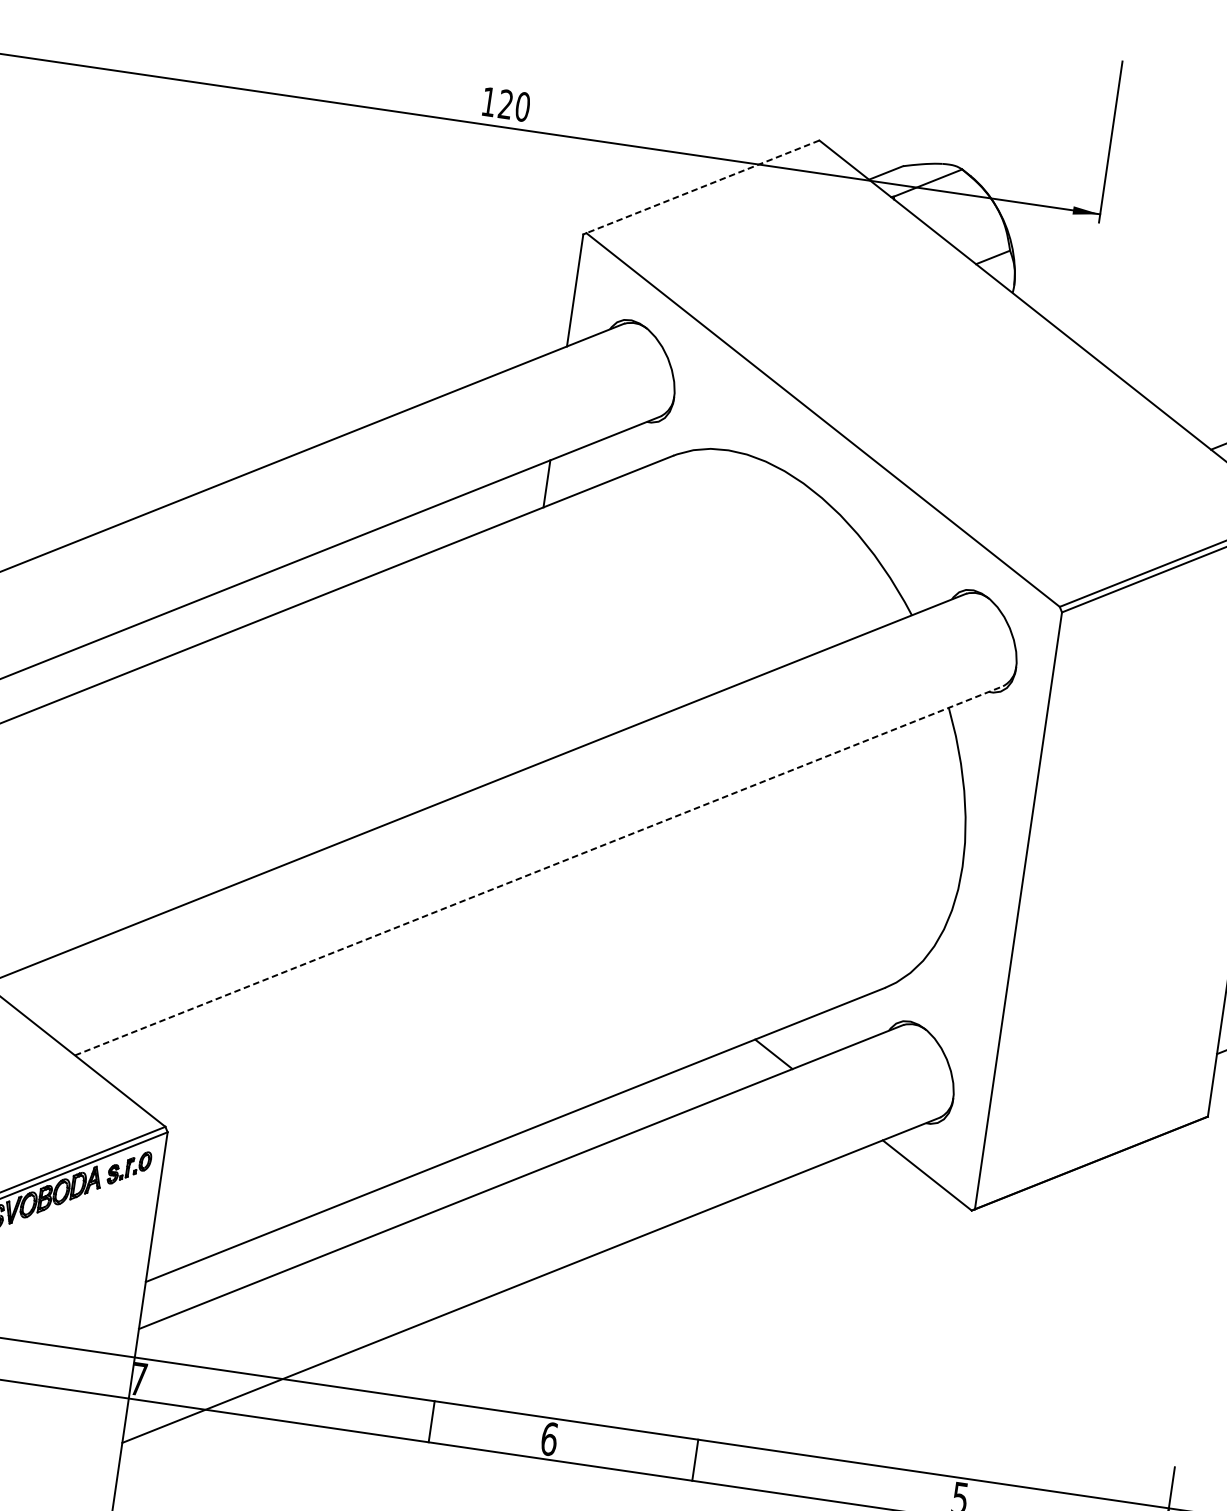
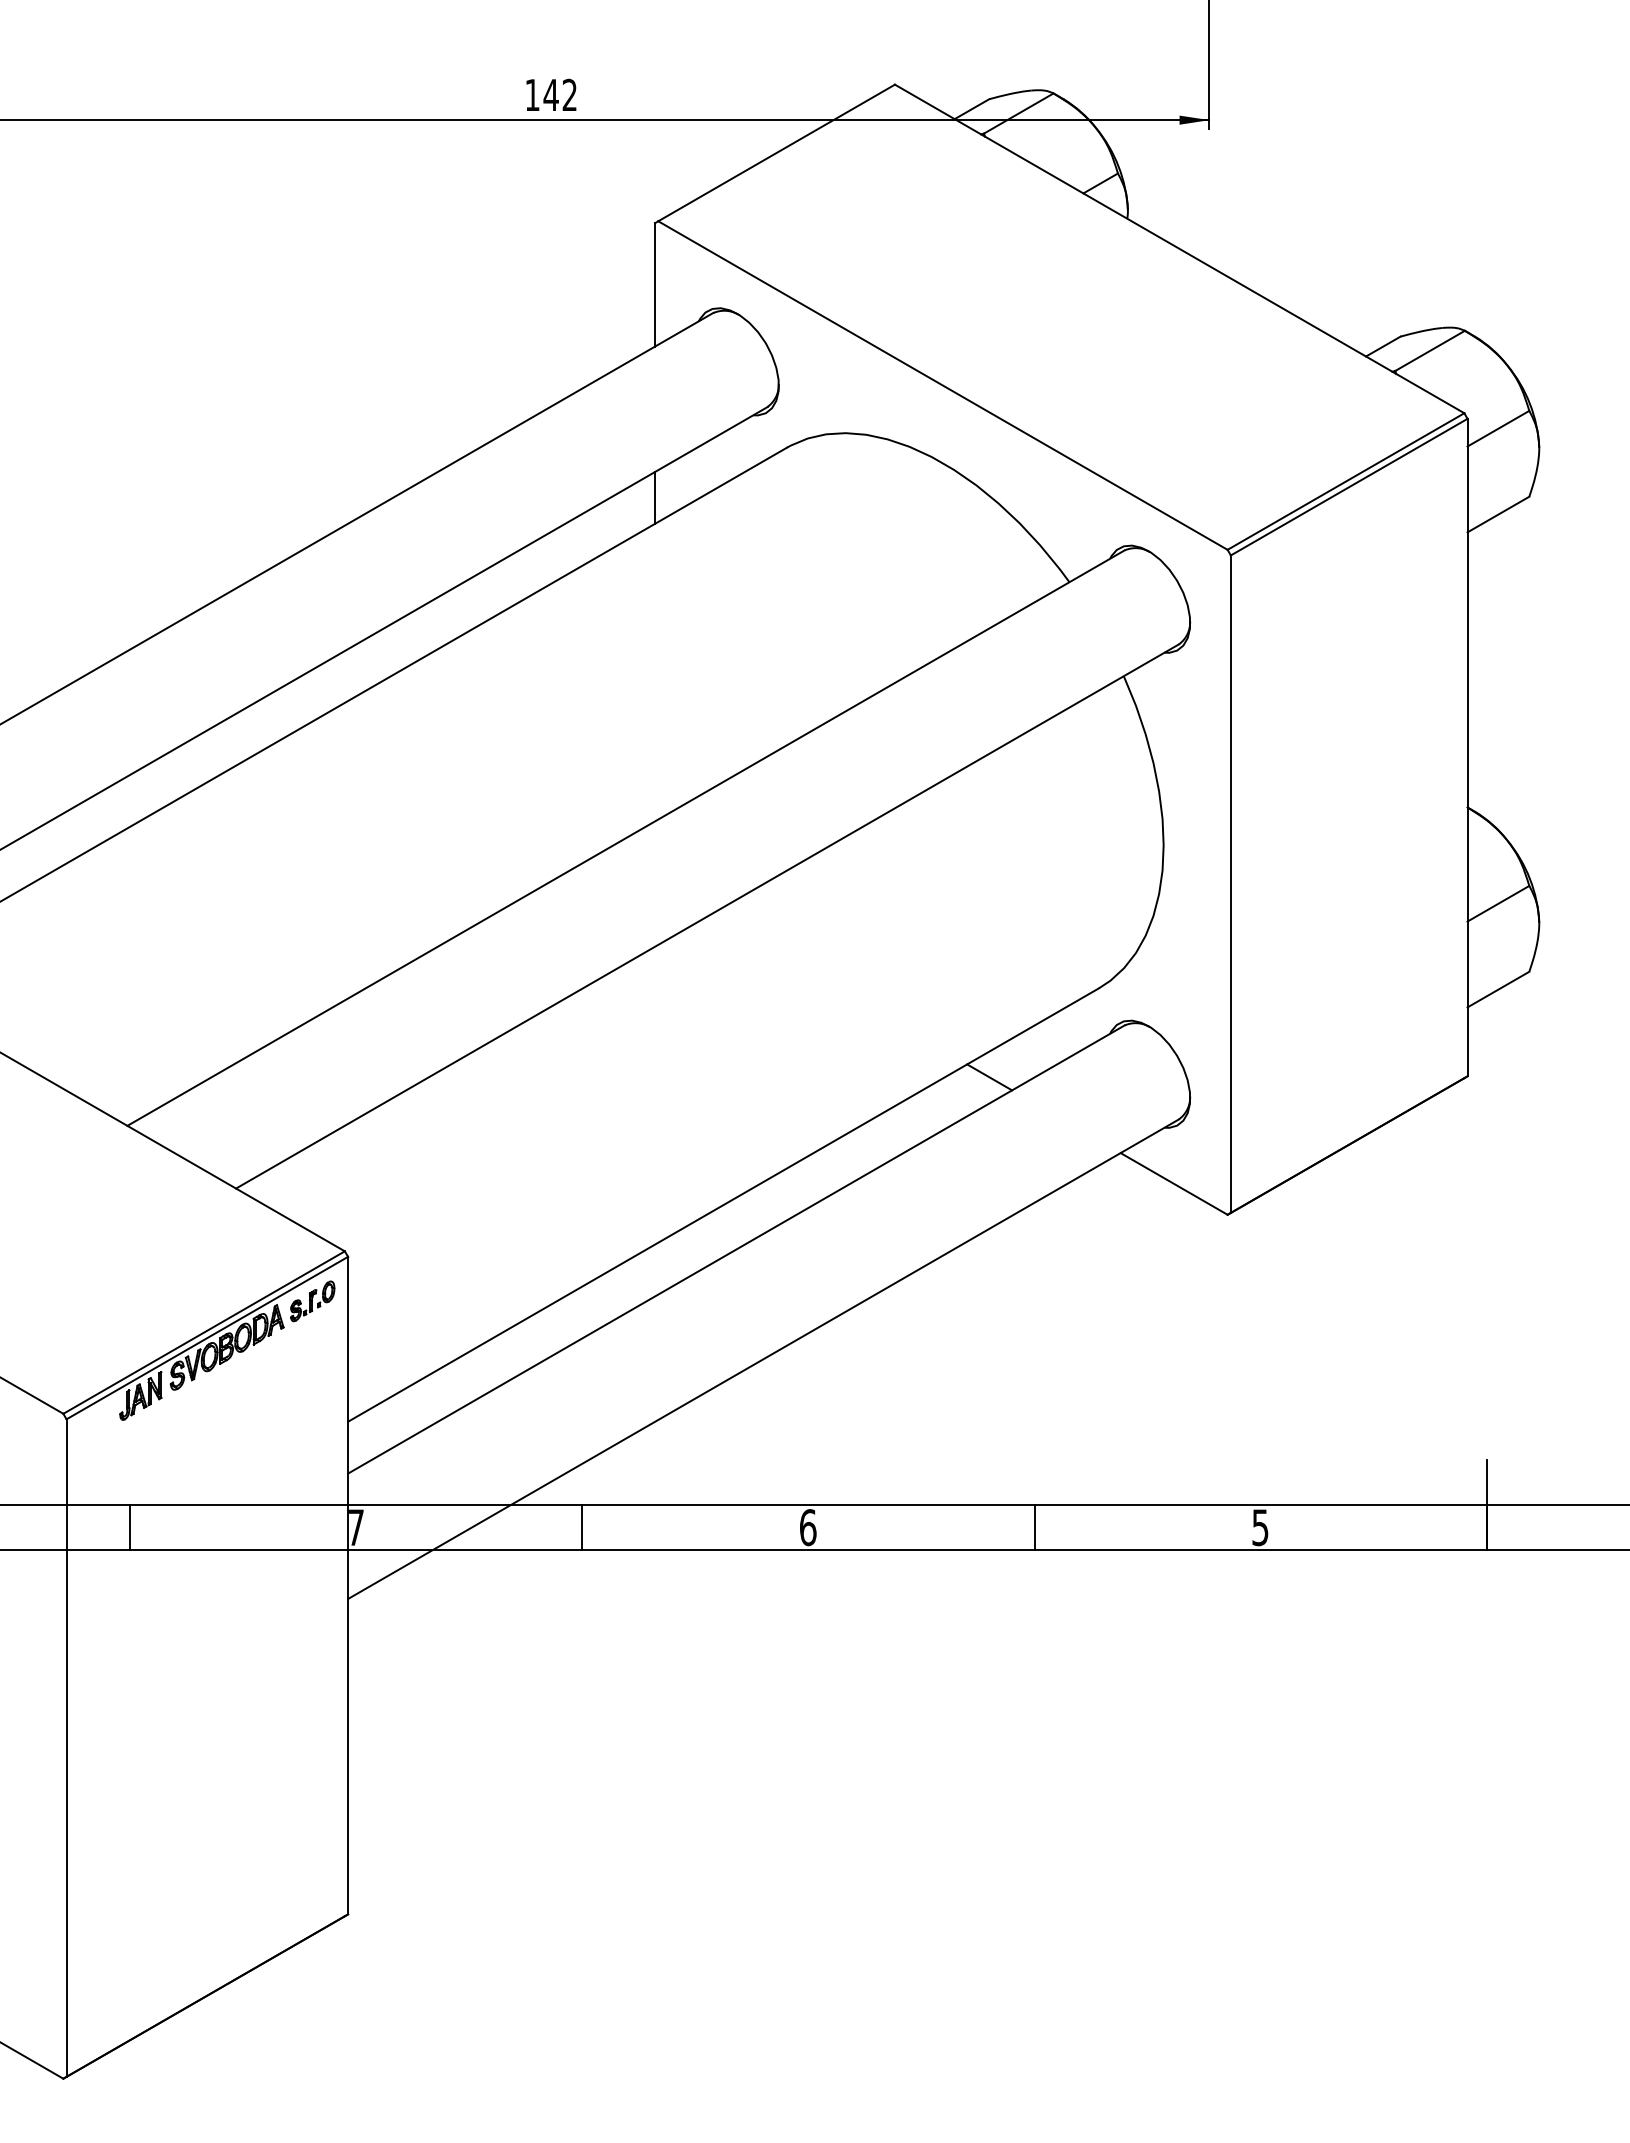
text: (514, 105) -> (560, 94), 120 -> 142
line: (702, 186) -> (776, 152), dashed -> solid
line: (539, 870) -> (707, 916), dashed -> solid
line: (431, 1421) -> (582, 1527), moved
line: (695, 1460) -> (1034, 1527), moved

